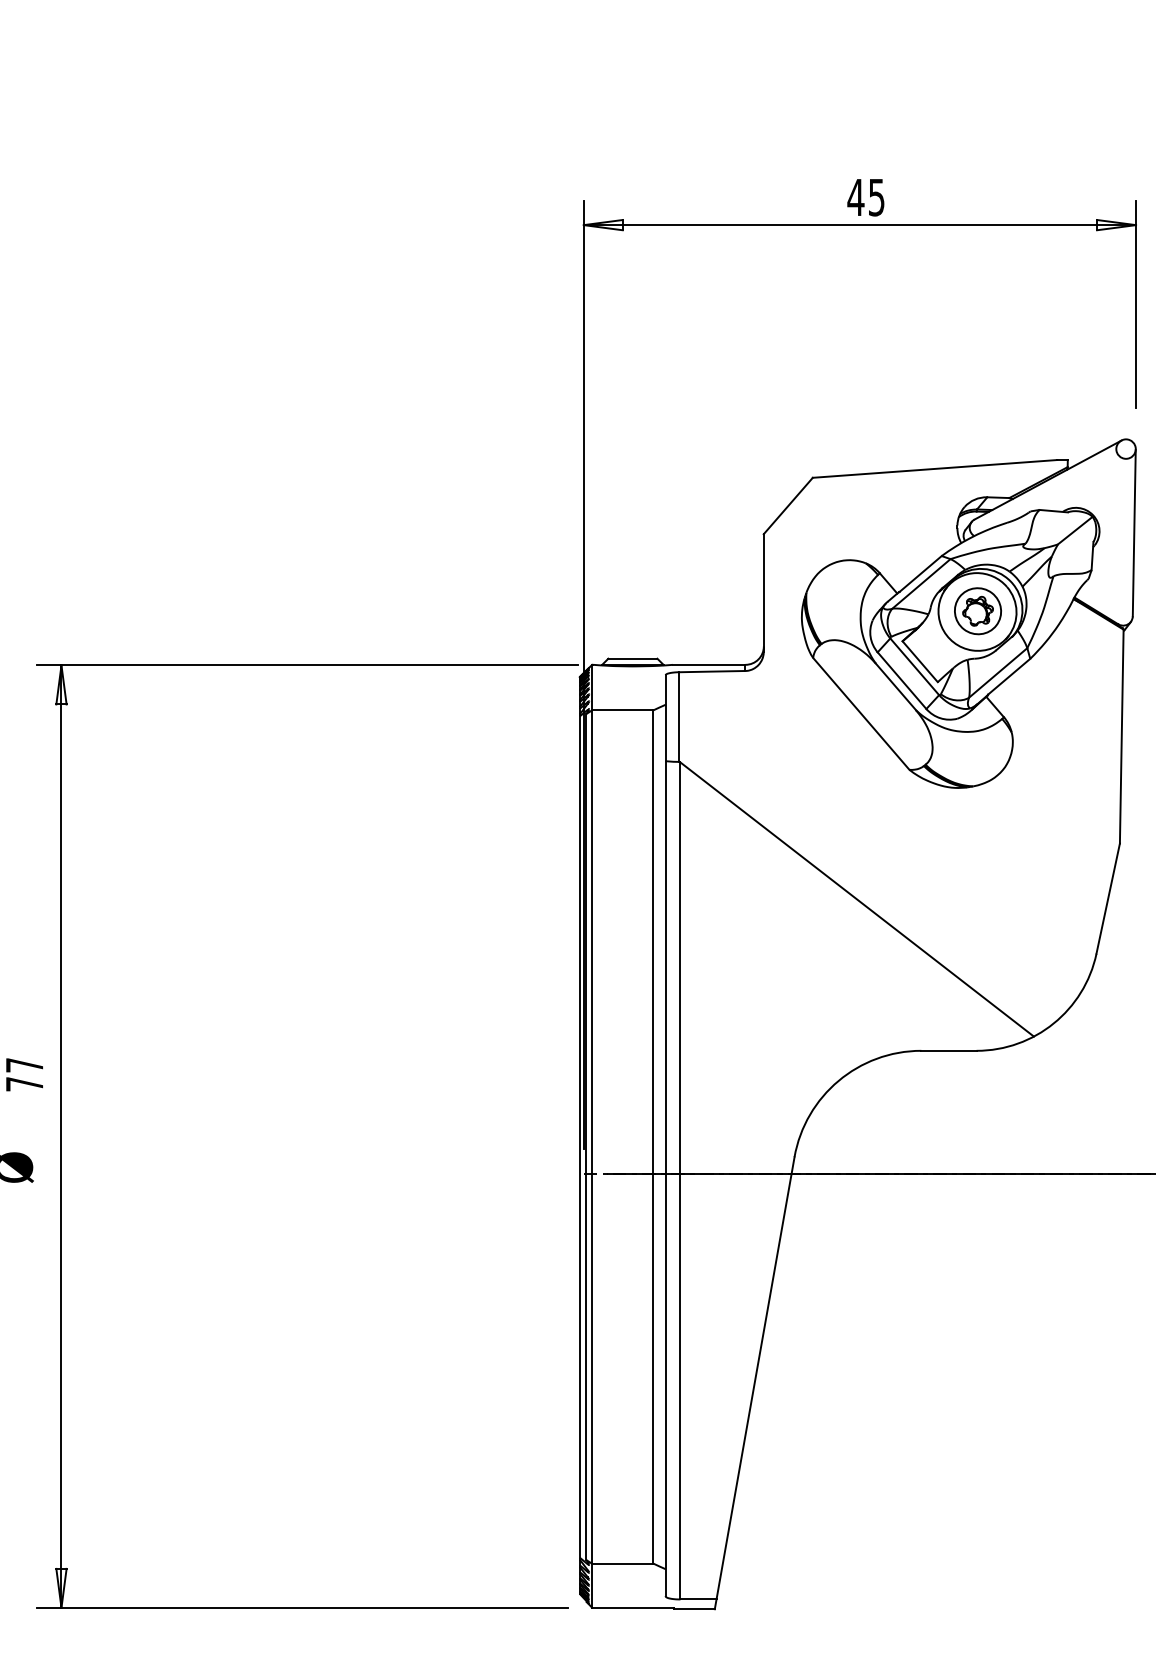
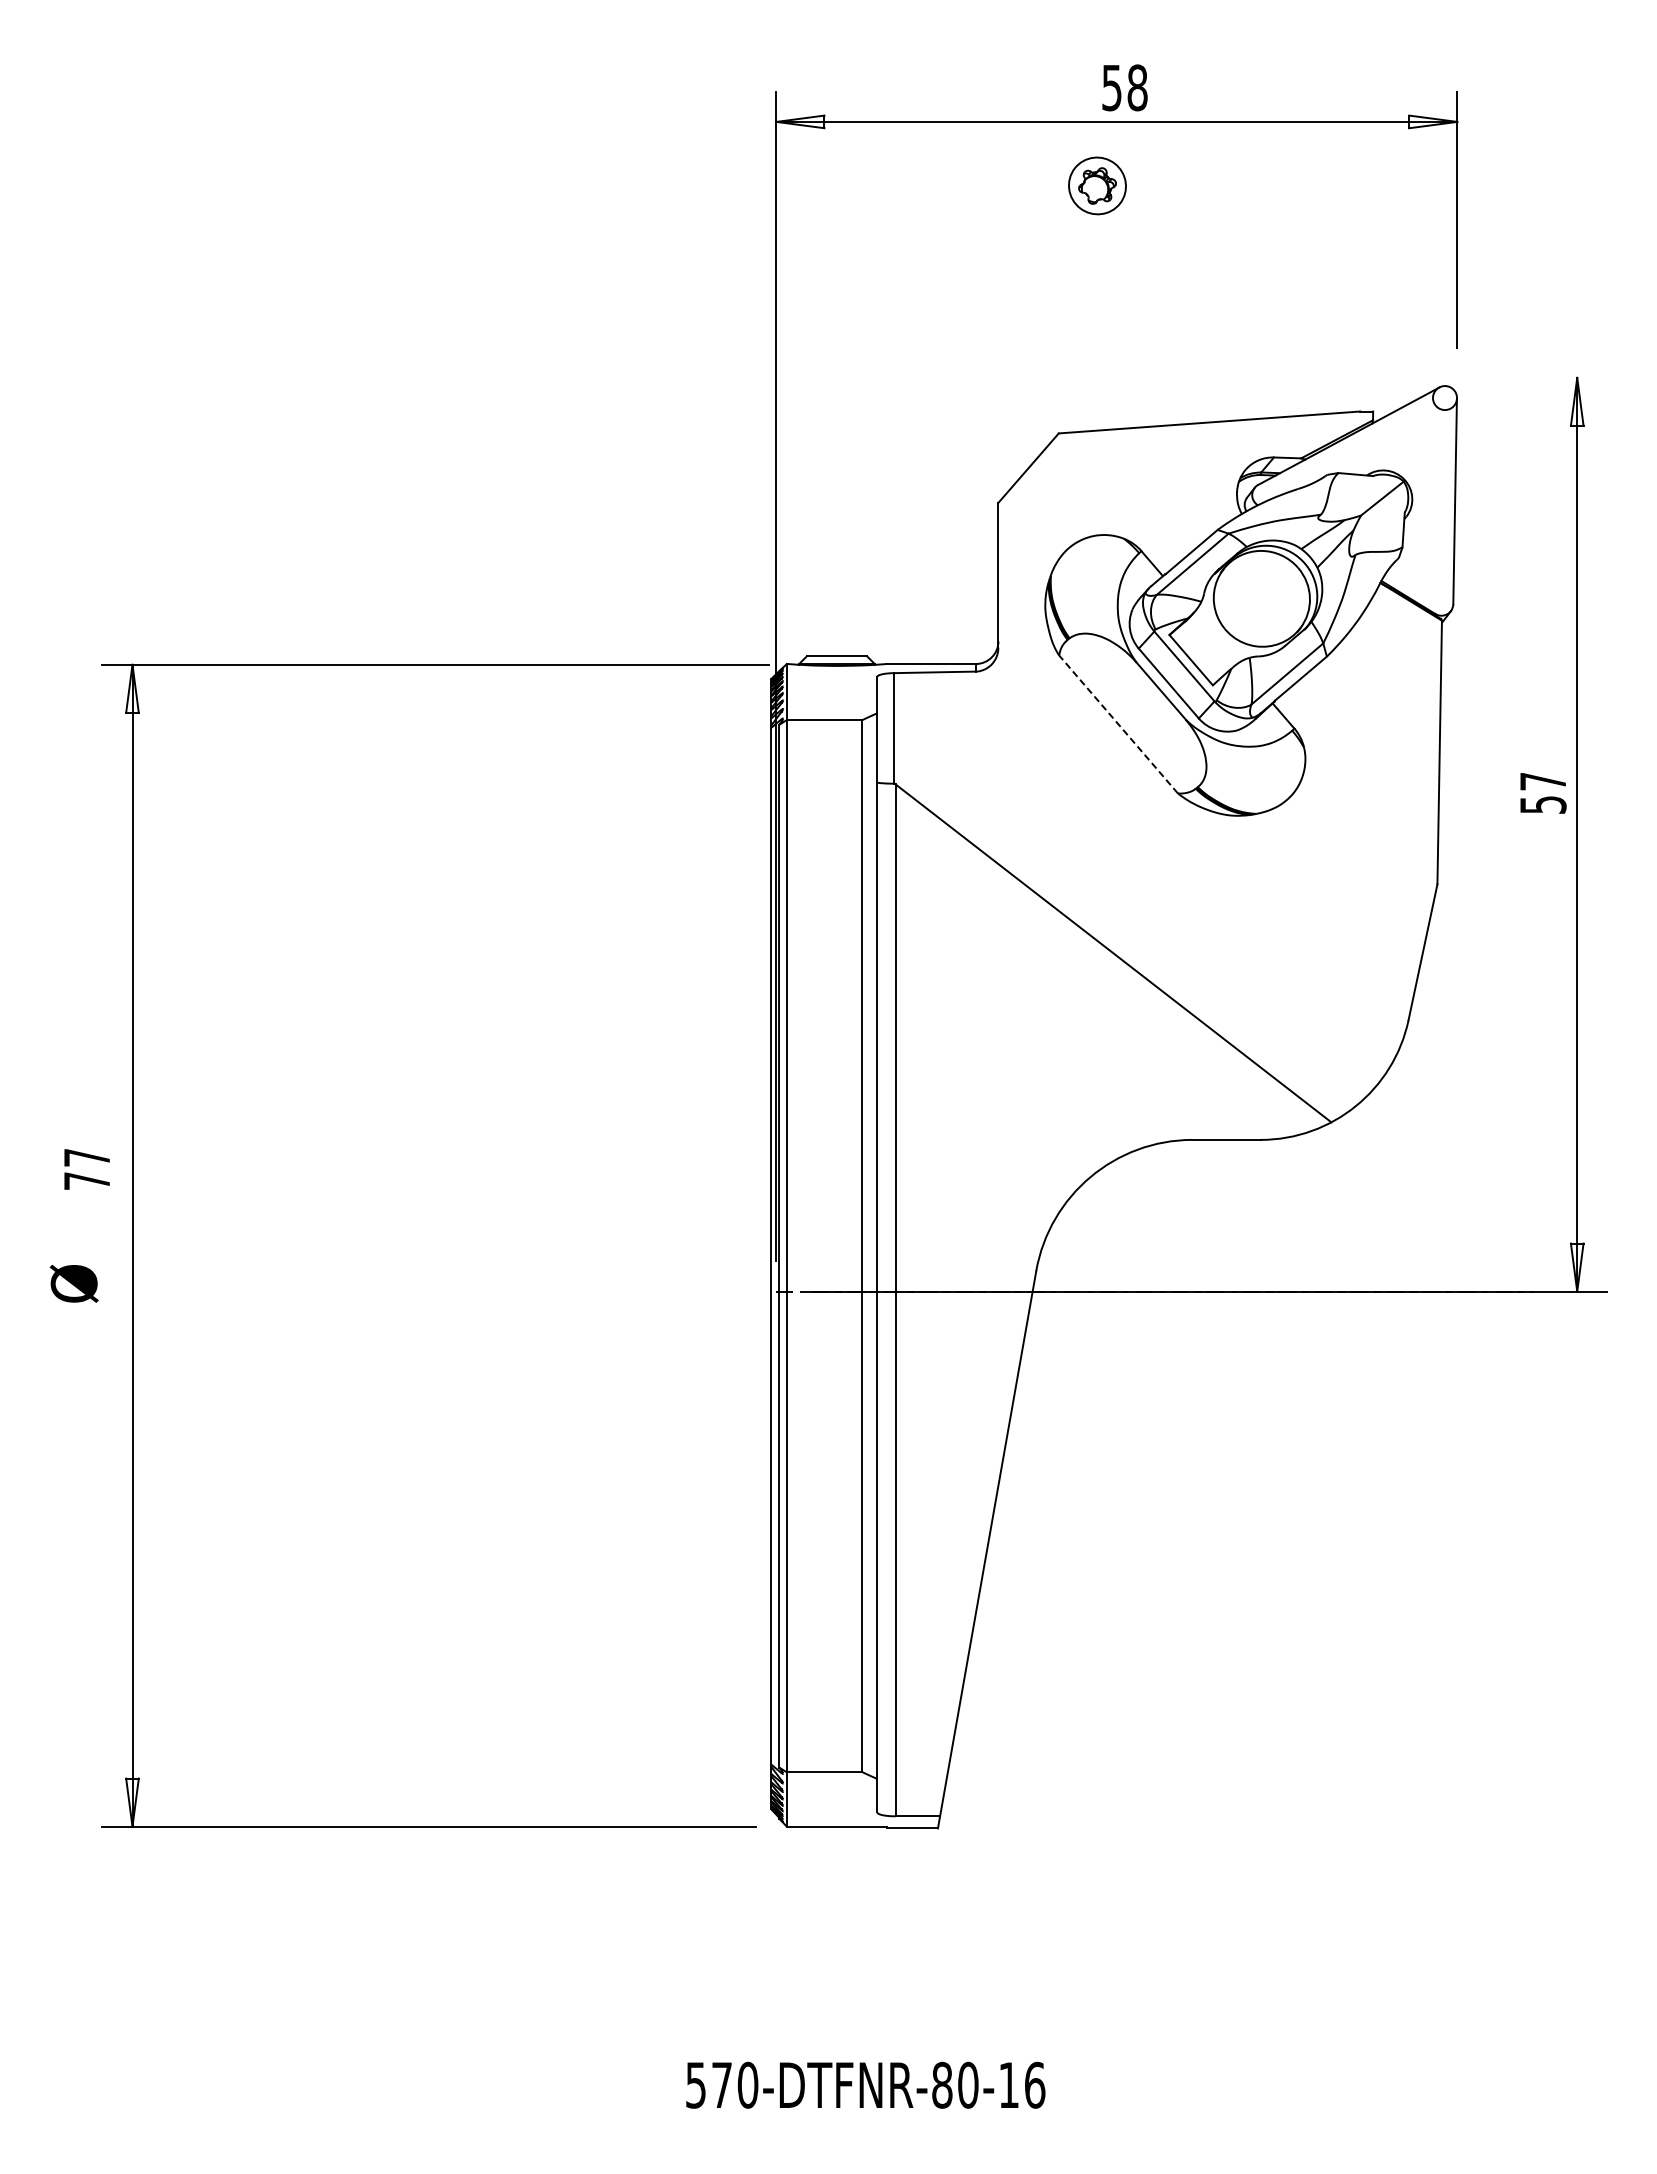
text: (866, 197) -> (1124, 87), 45 -> 58
part: (978, 610) -> (1097, 185), moved
line: (861, 713) -> (1118, 724), solid -> dashed

